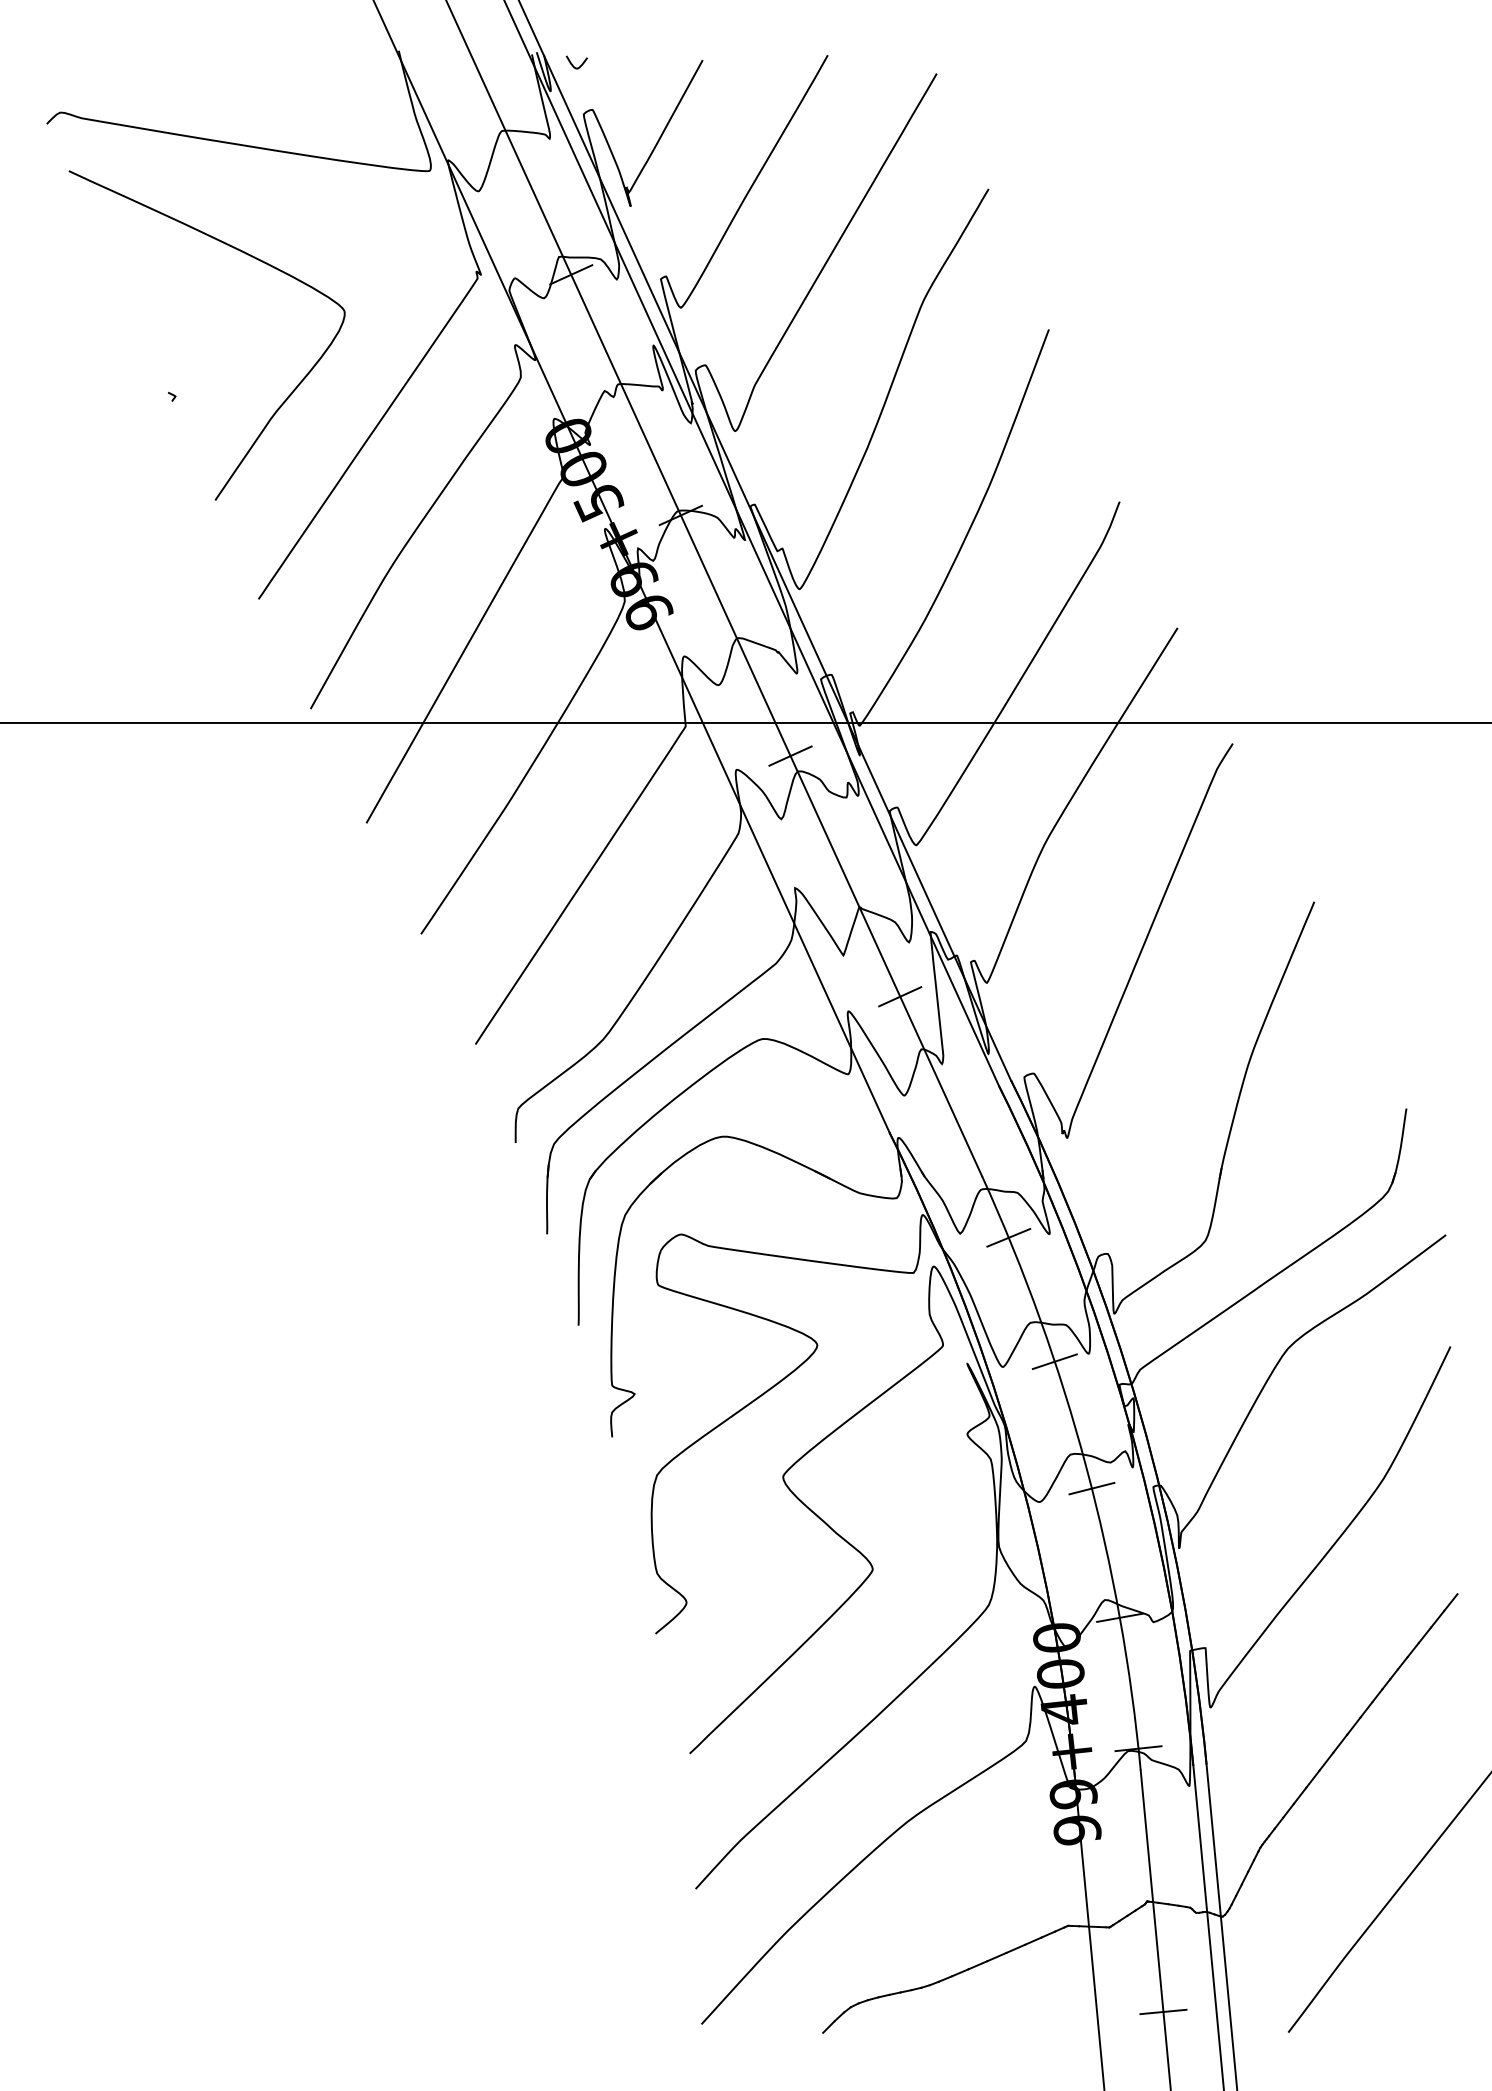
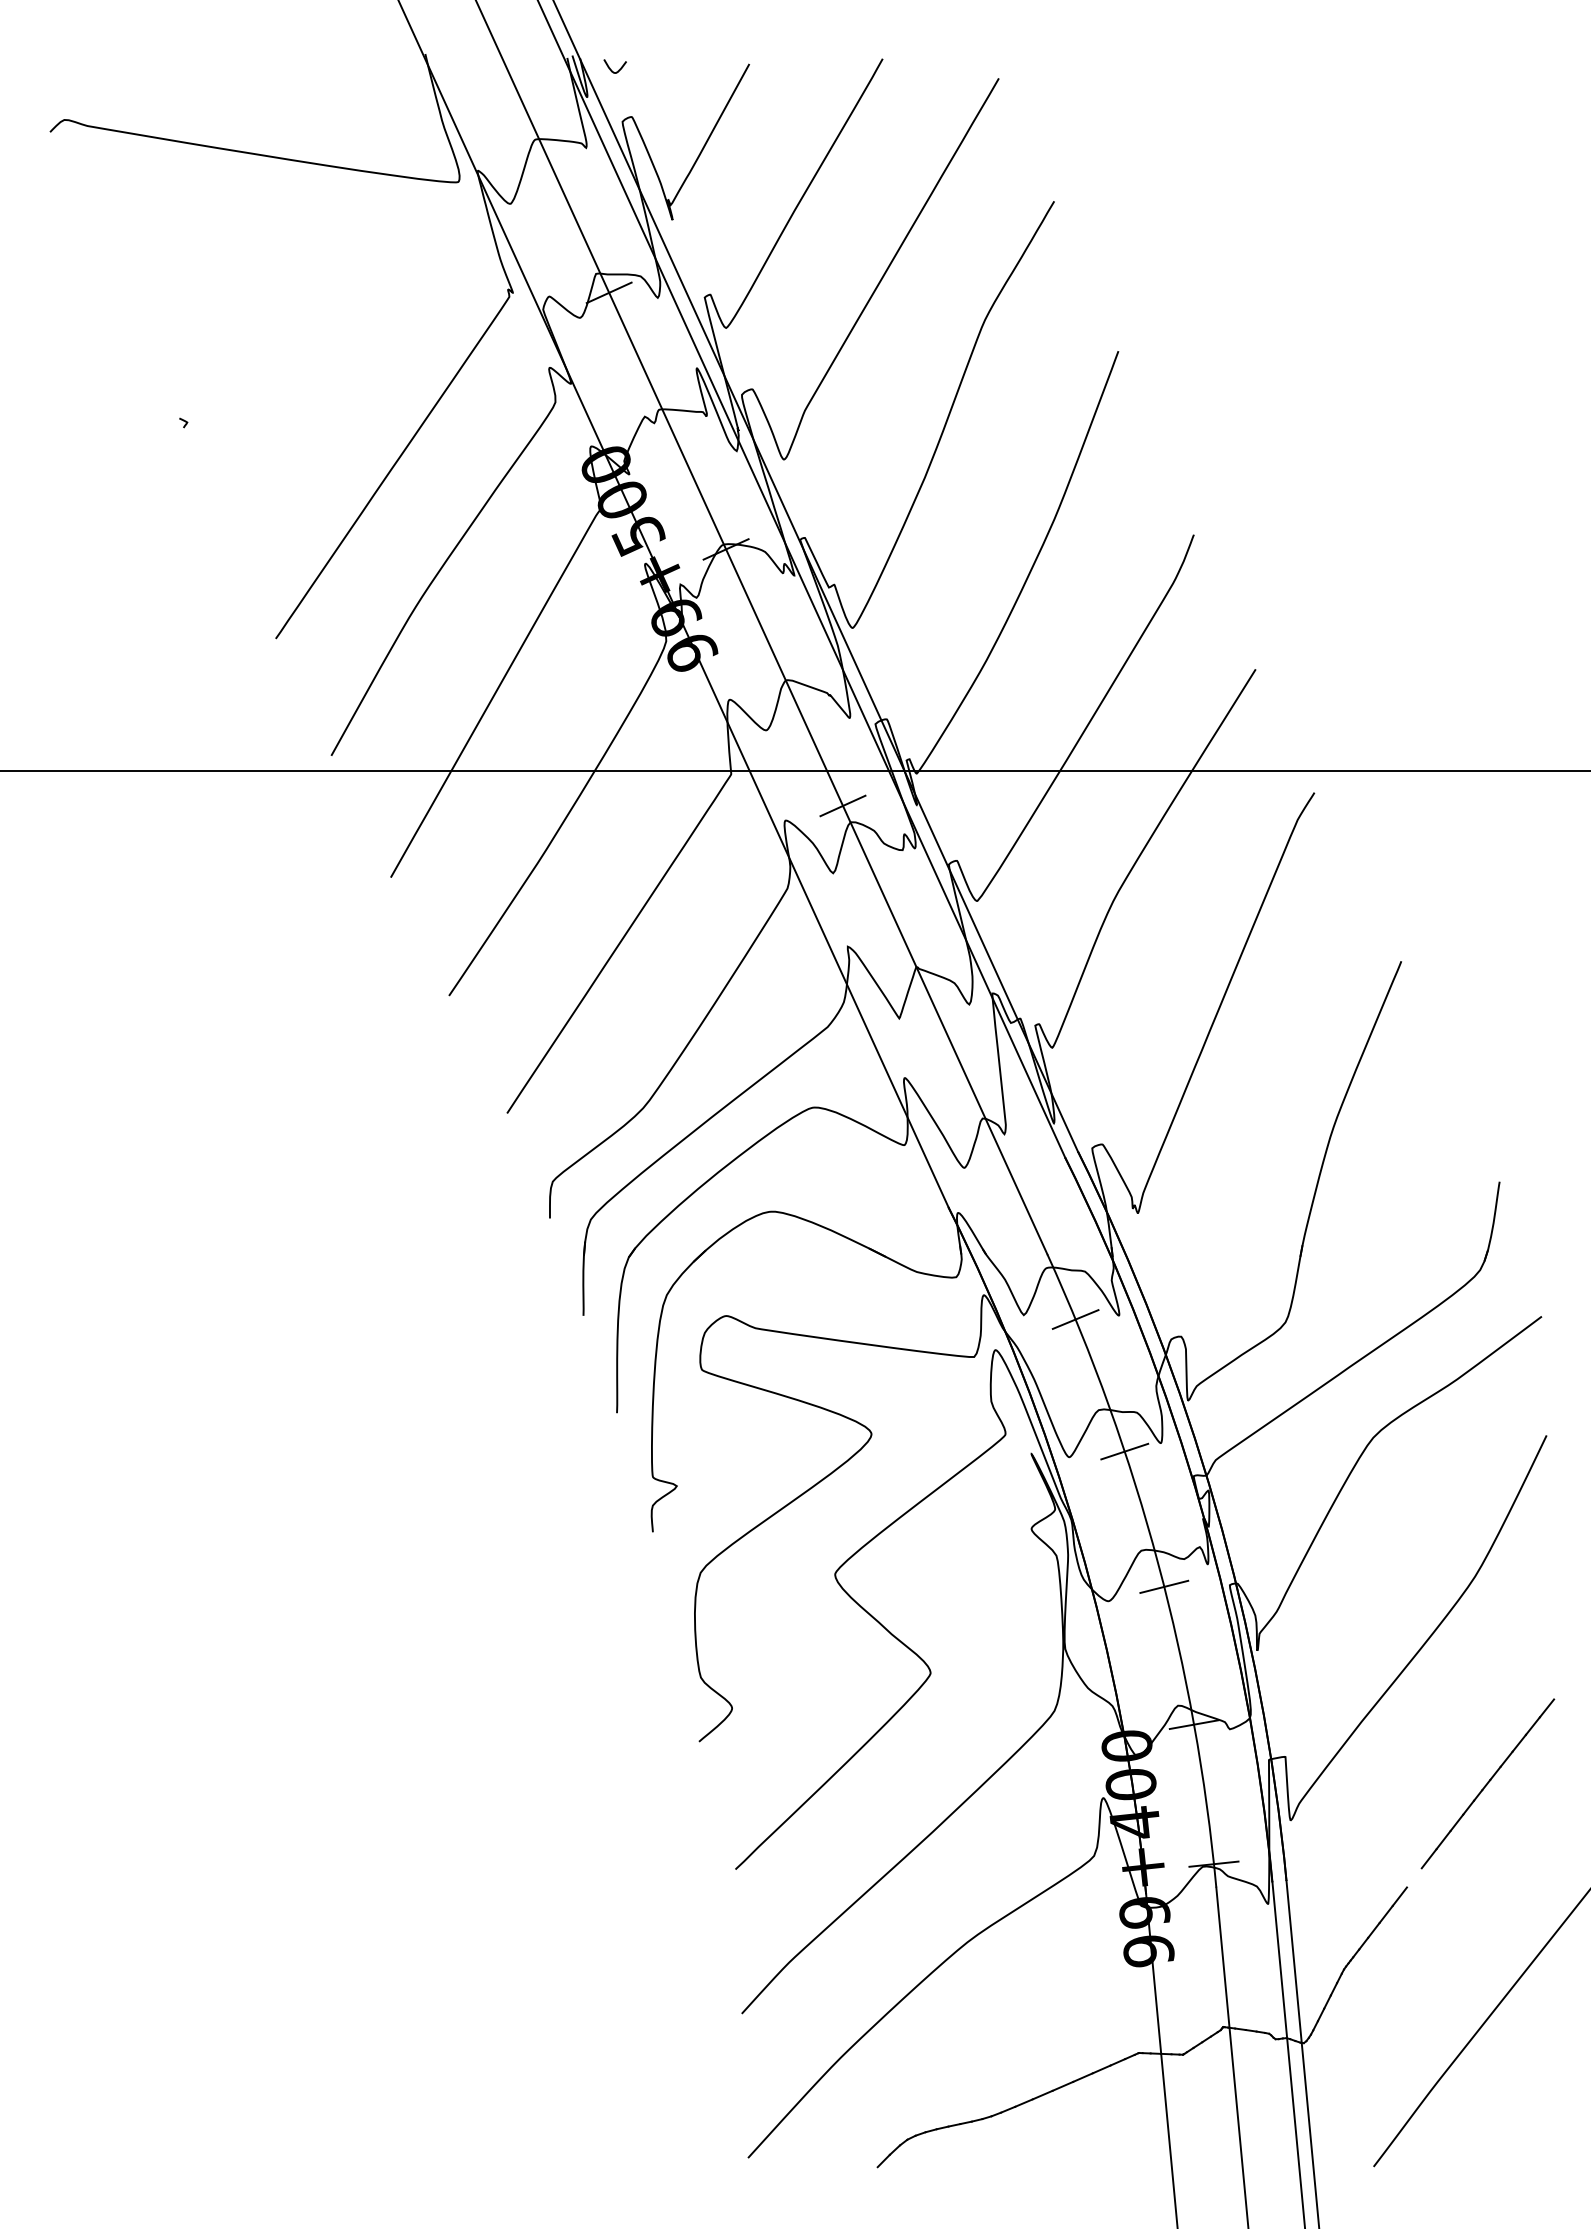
curve: (246, 254) -> (263, 271), removed
line: (899, 996) -> (959, 1062), removed
line: (1326, 1761) -> (1414, 1877), removed
line: (1163, 2011) -> (1240, 2144), removed

